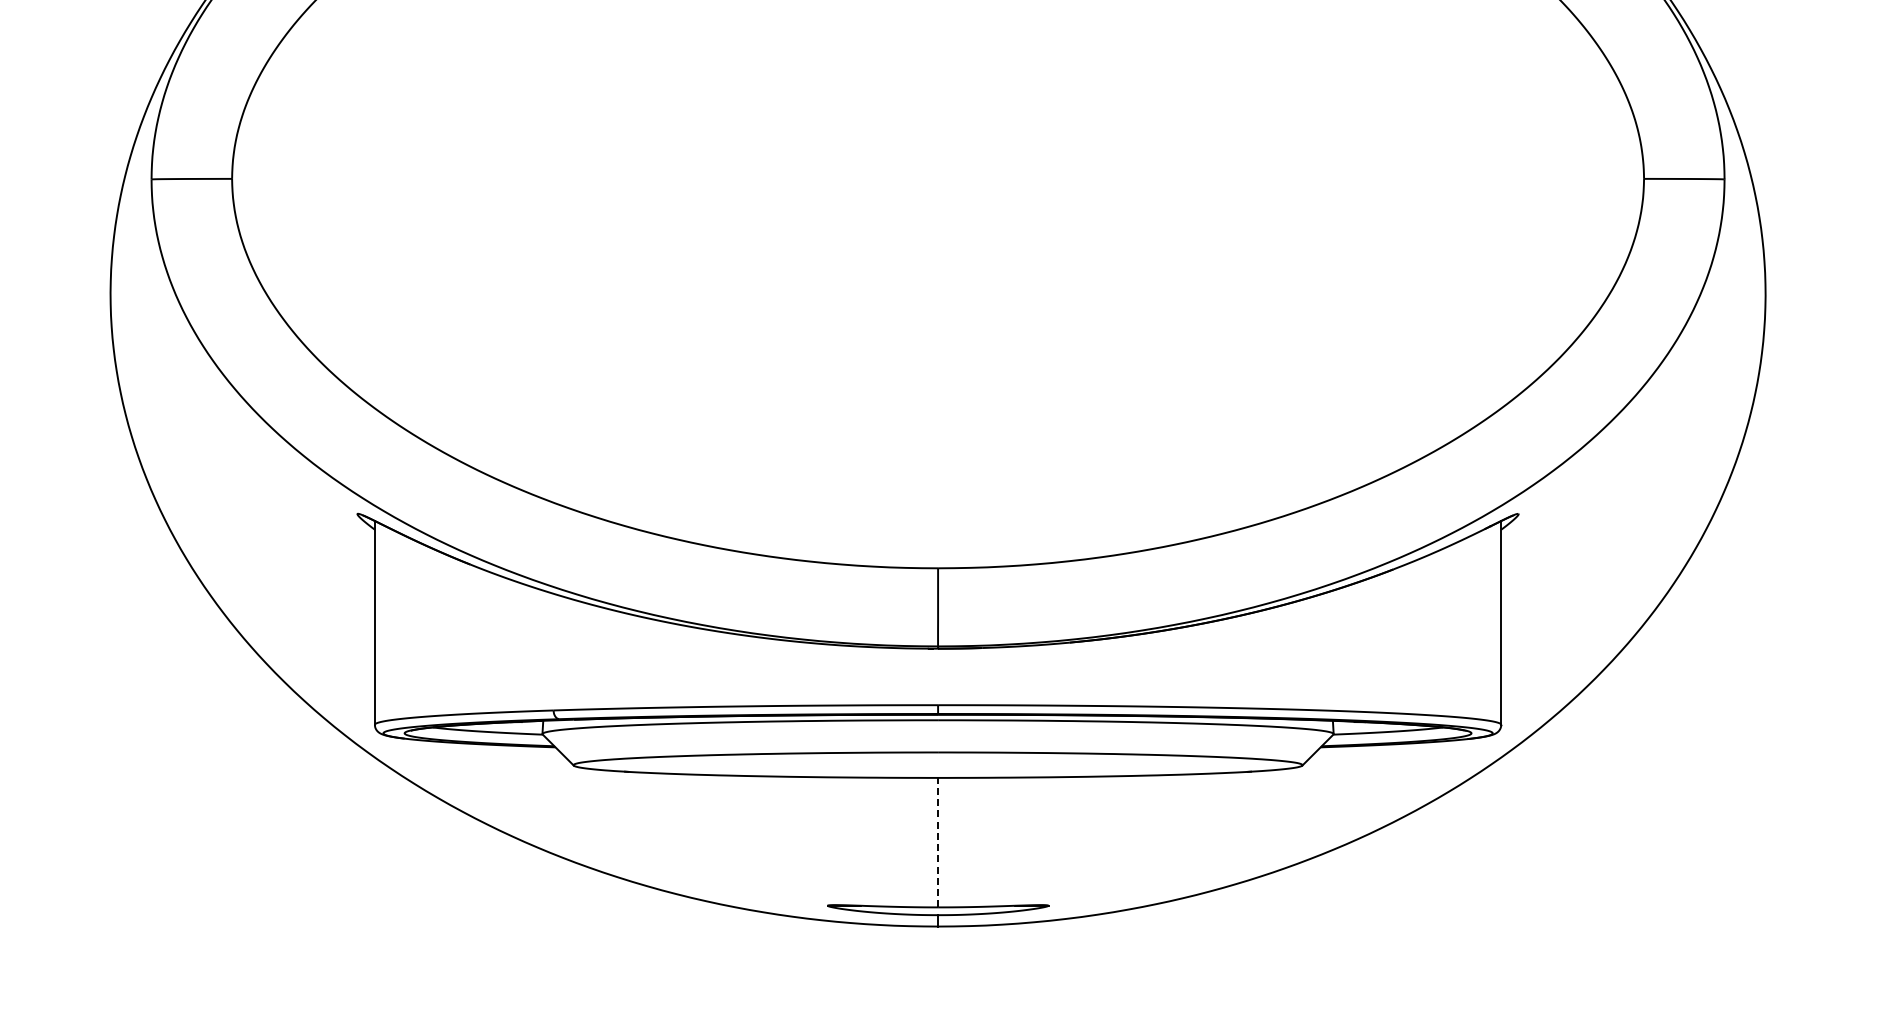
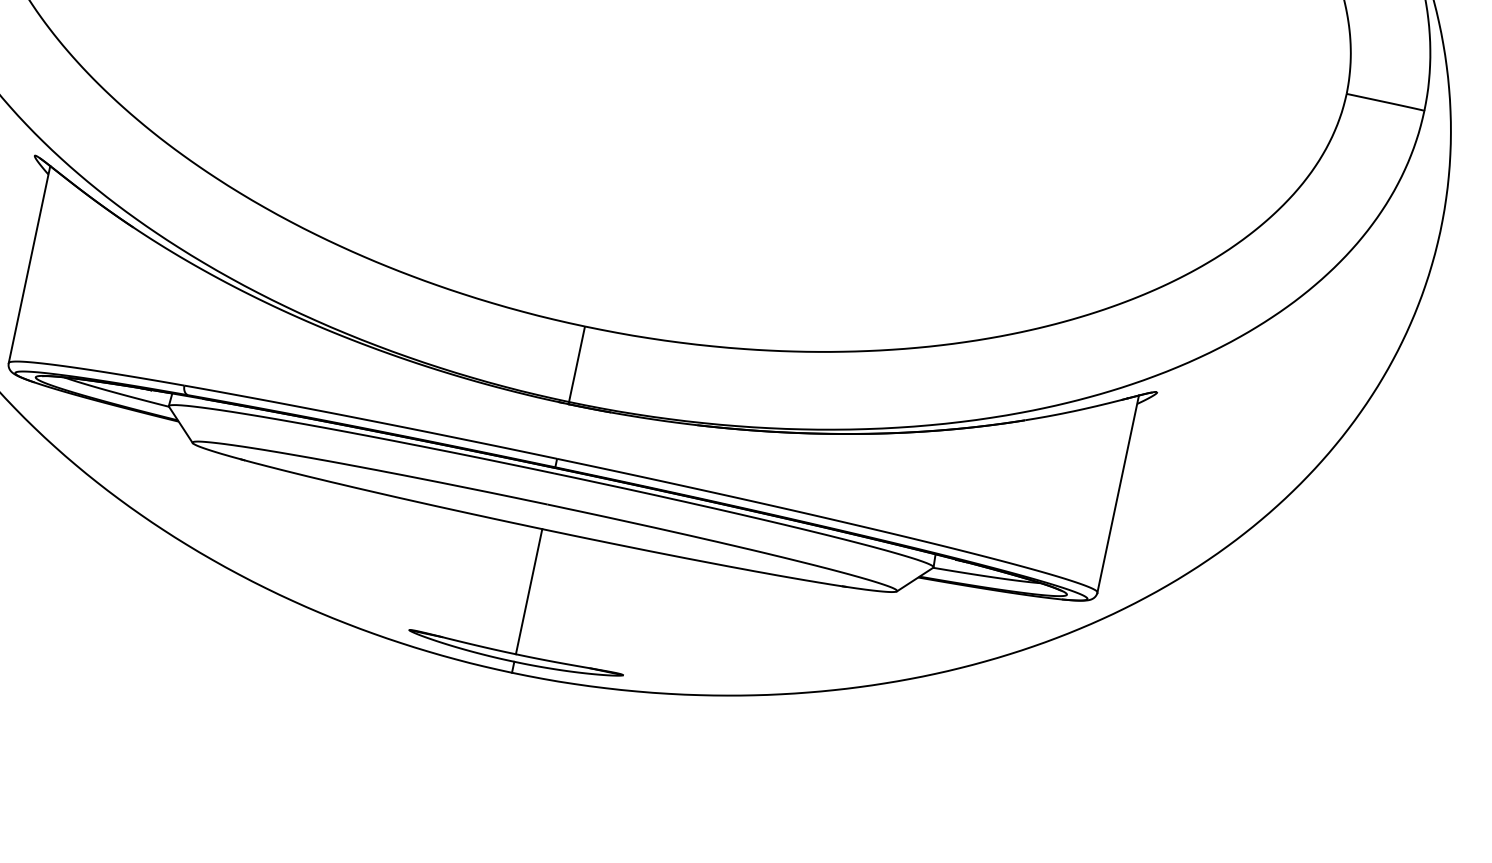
line: (938, 842) -> (529, 591), dashed -> solid

